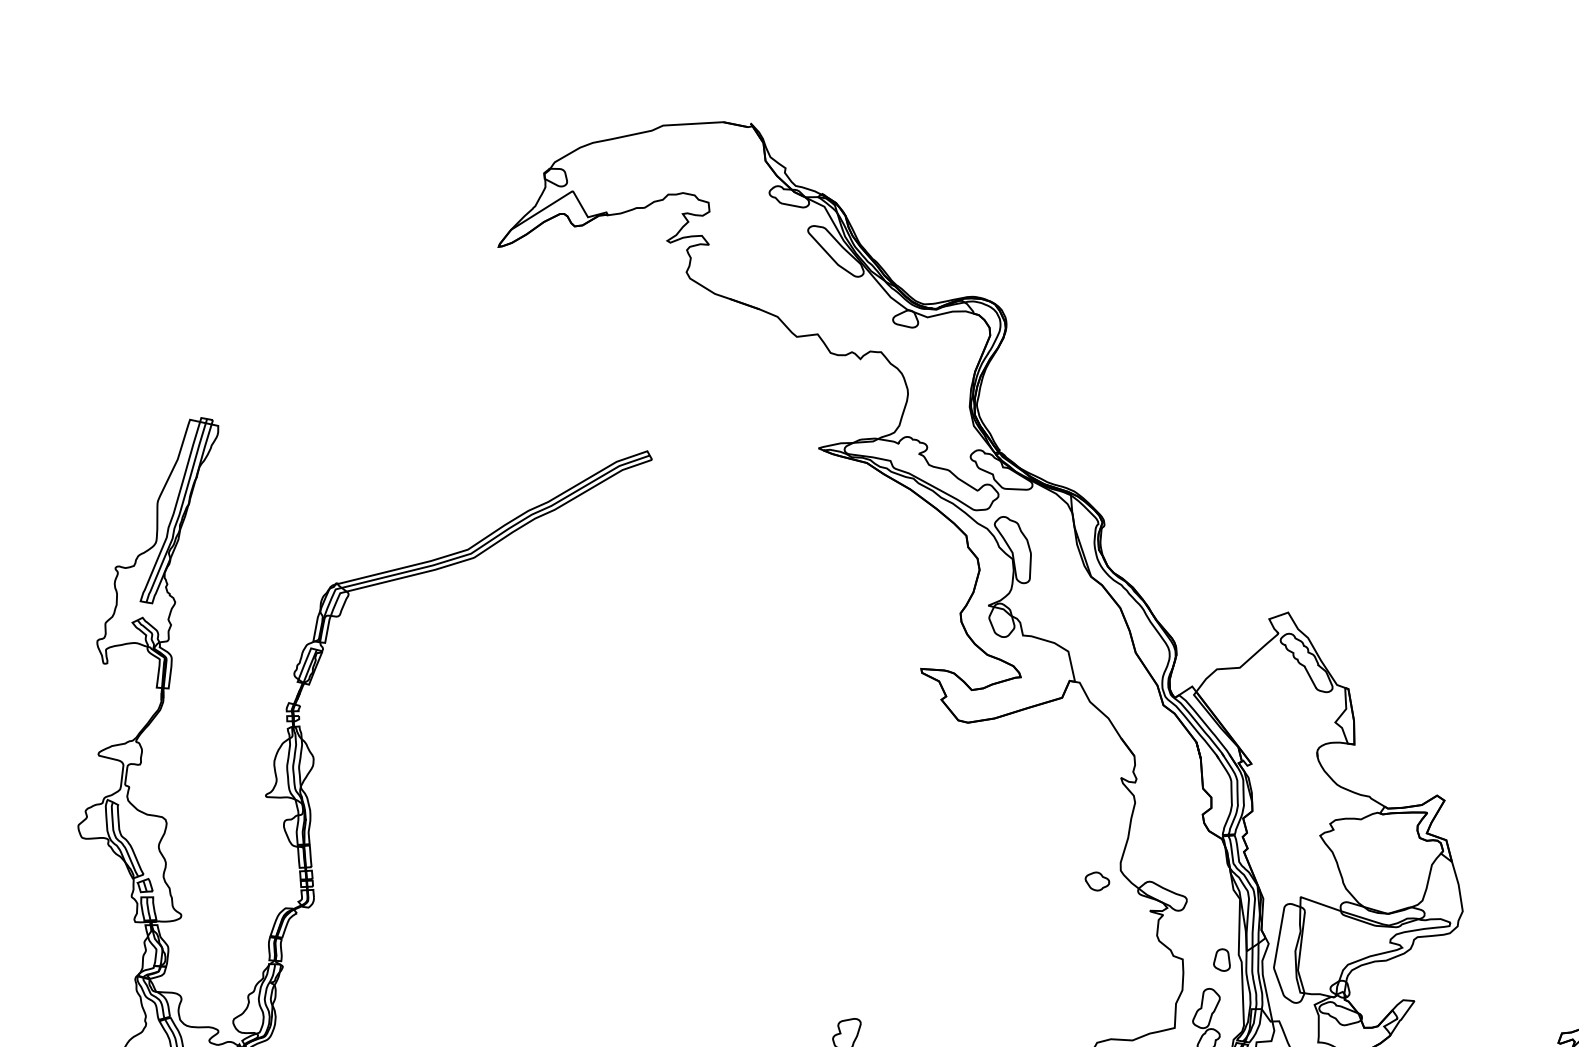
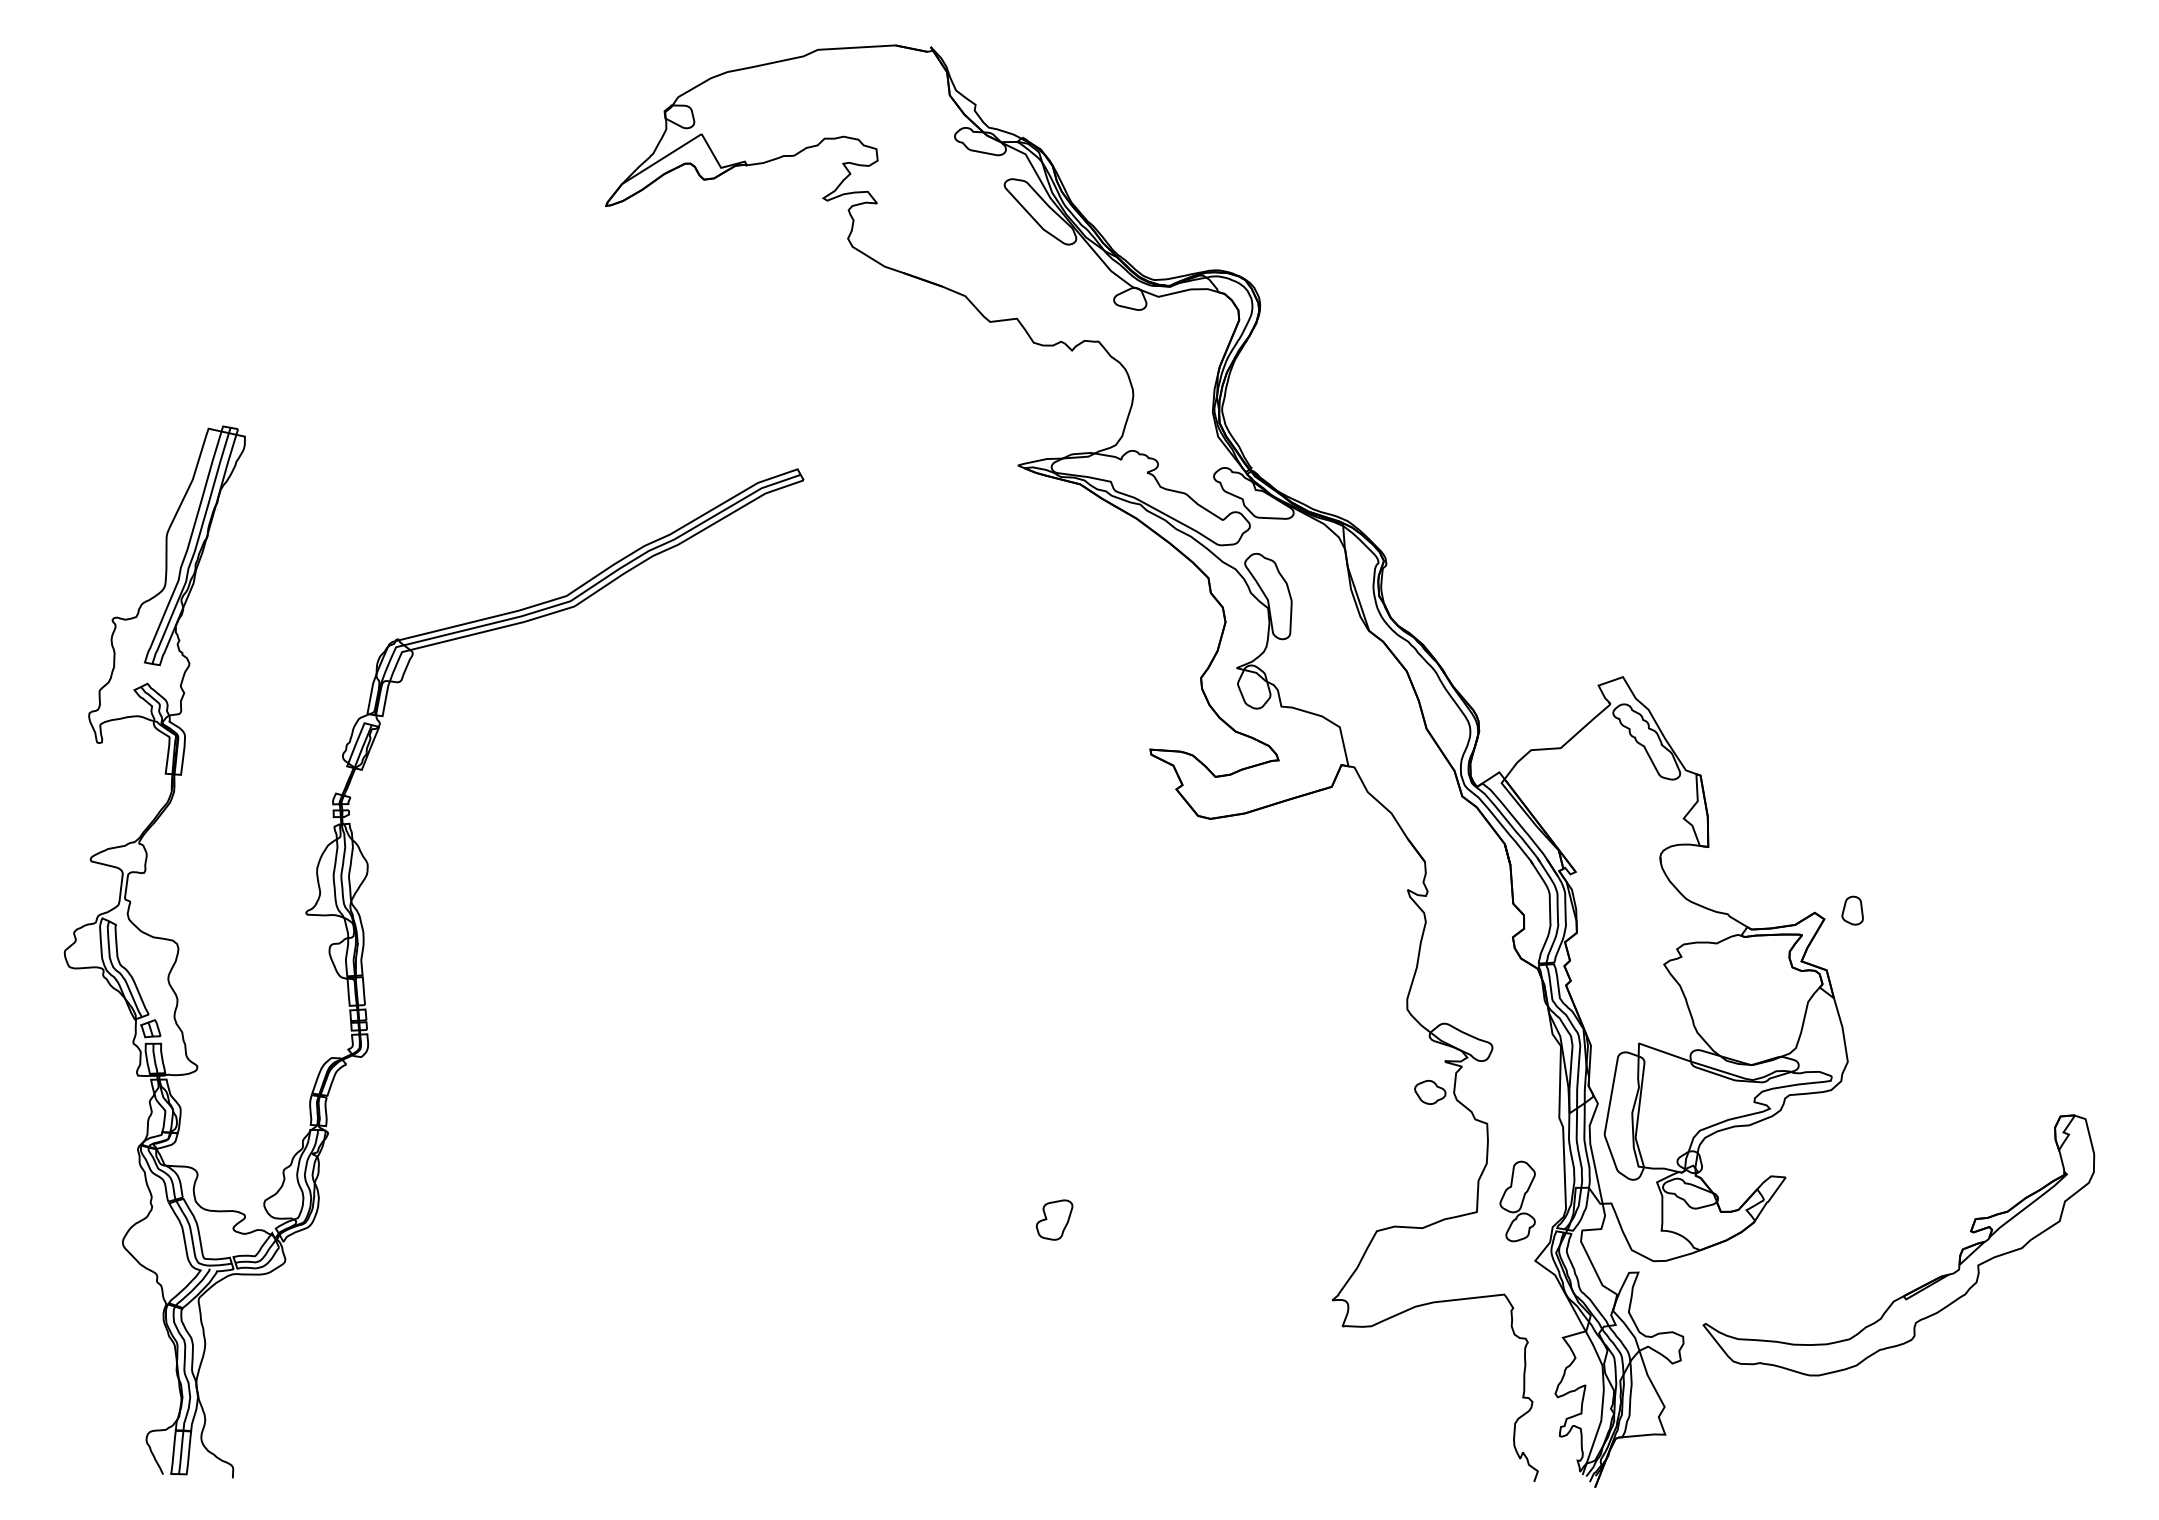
part: (1097, 881) -> (1430, 1092), moved
part: (1221, 959) -> (1852, 910), moved

